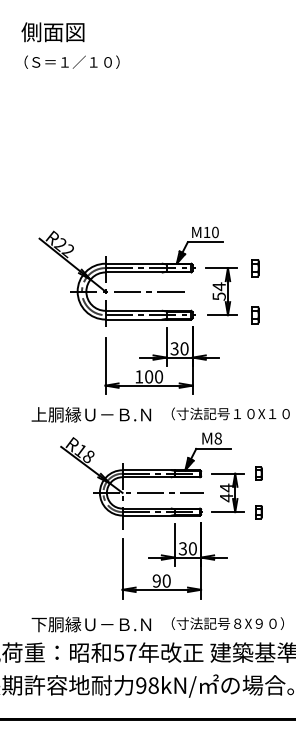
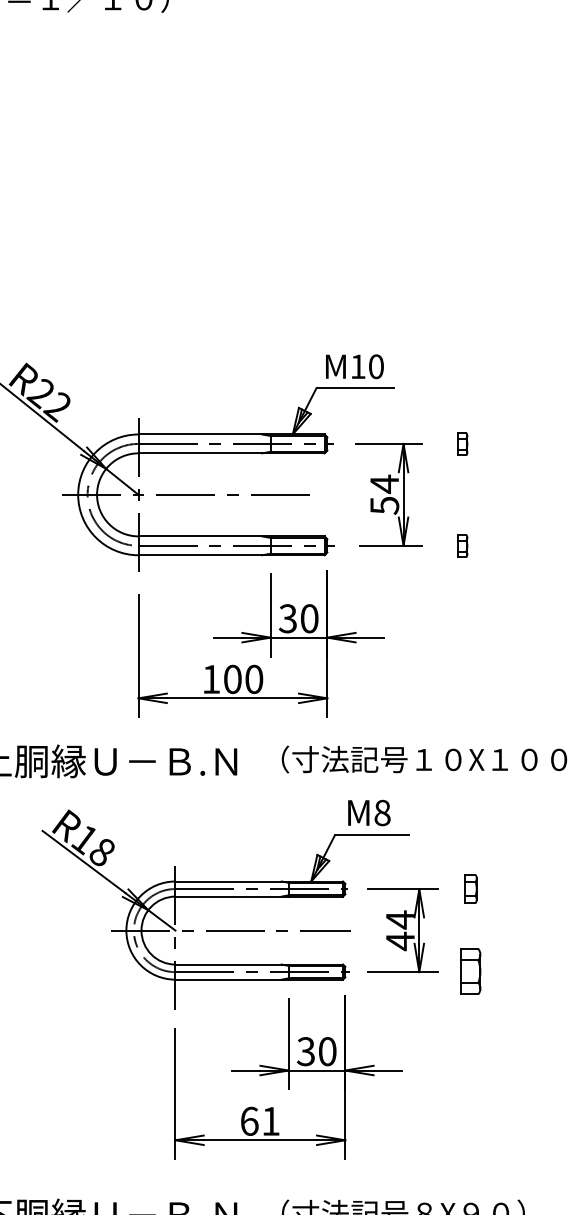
part: (255, 268) -> (463, 444), size x0.6
part: (255, 315) -> (463, 546), size x0.6
part: (258, 512) -> (469, 972), size x1.6
text: (161, 580) -> (259, 1120), 90 -> 61

